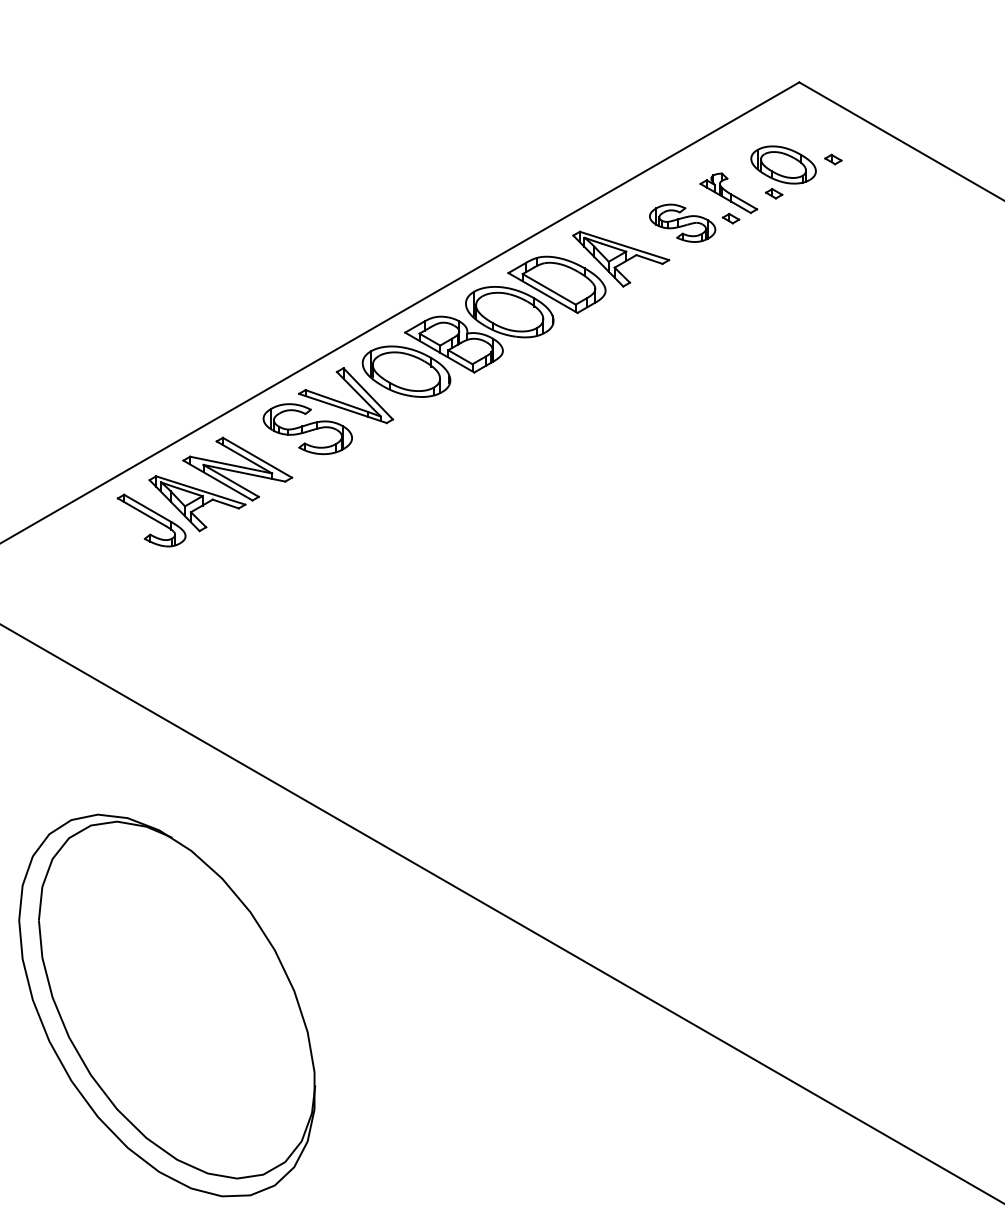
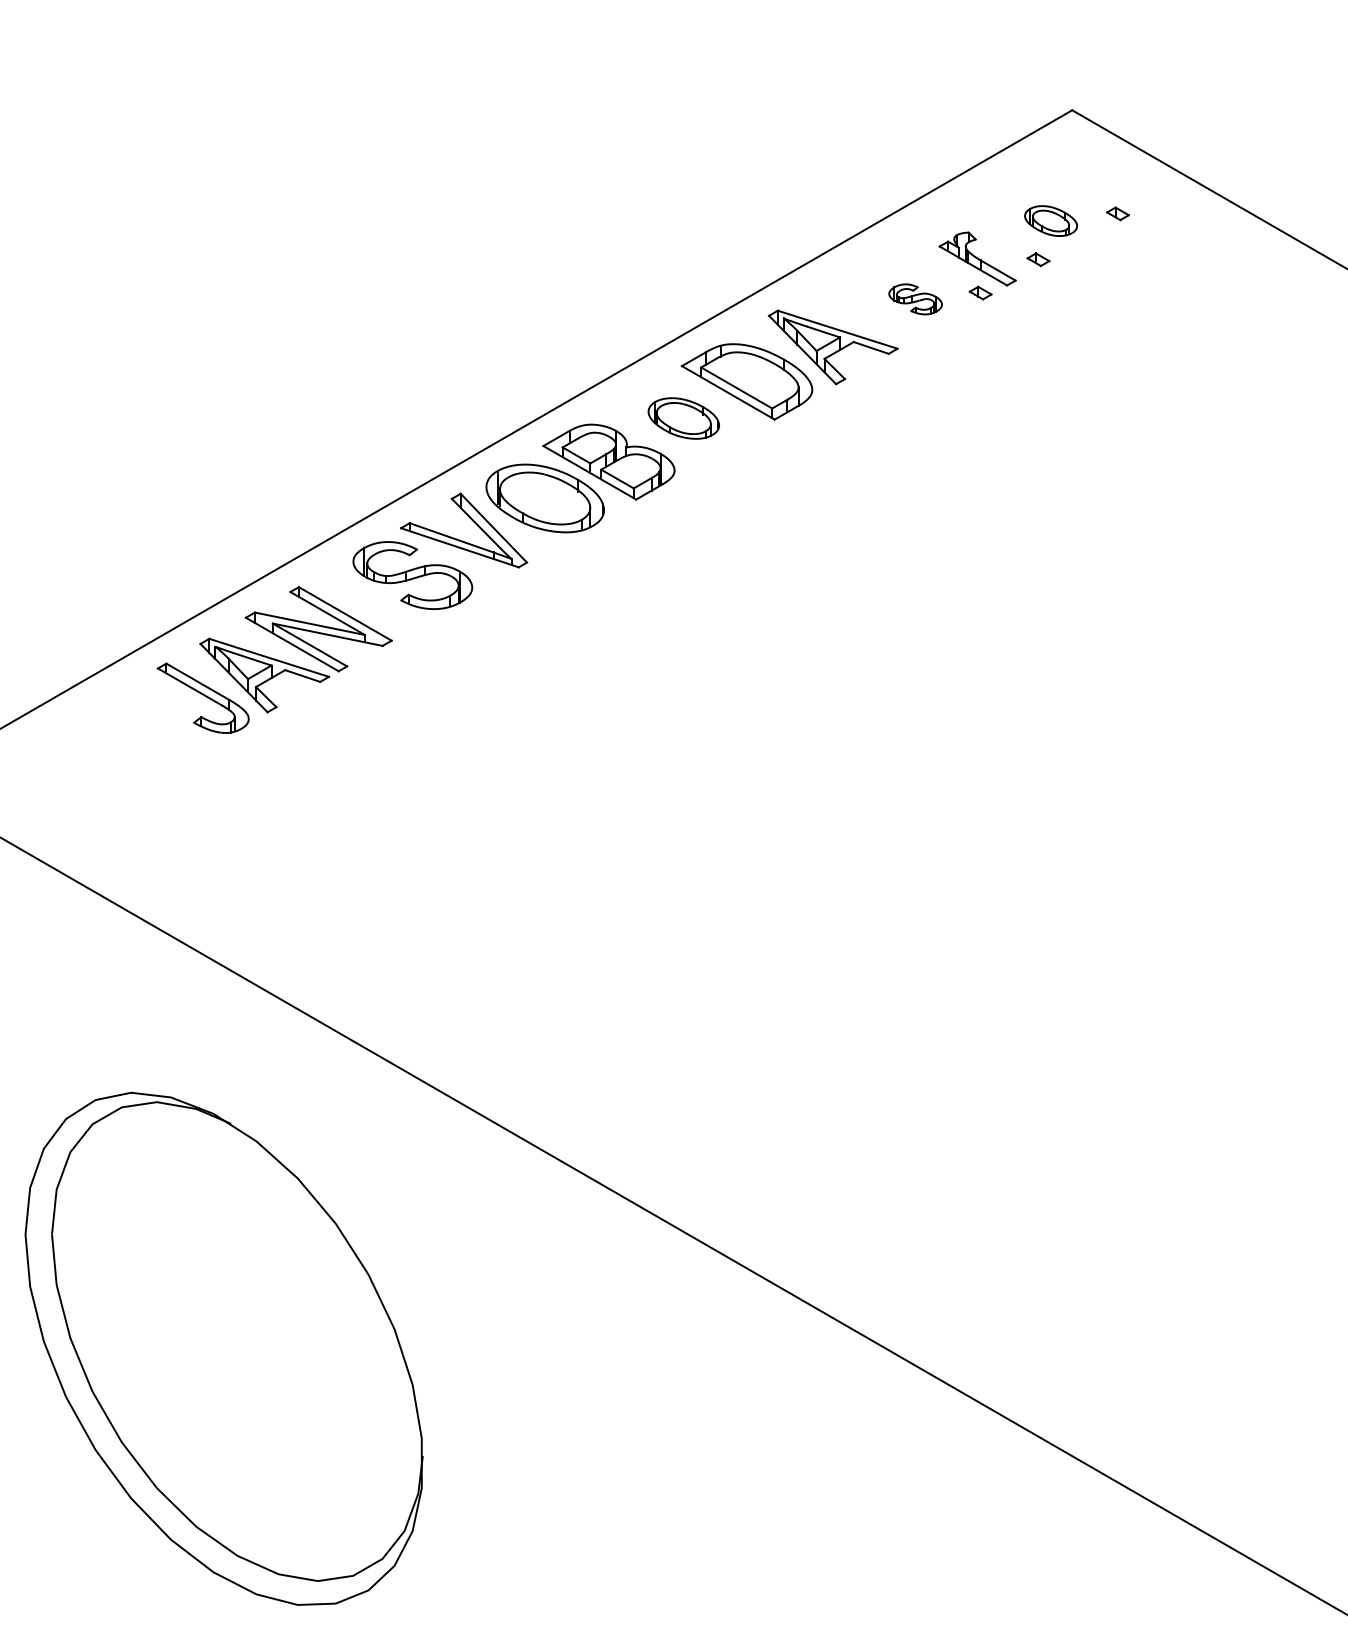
part: (783, 164) -> (1050, 220), size x0.6
part: (682, 223) -> (915, 299), size x0.6
part: (509, 312) -> (683, 418), size x0.6

